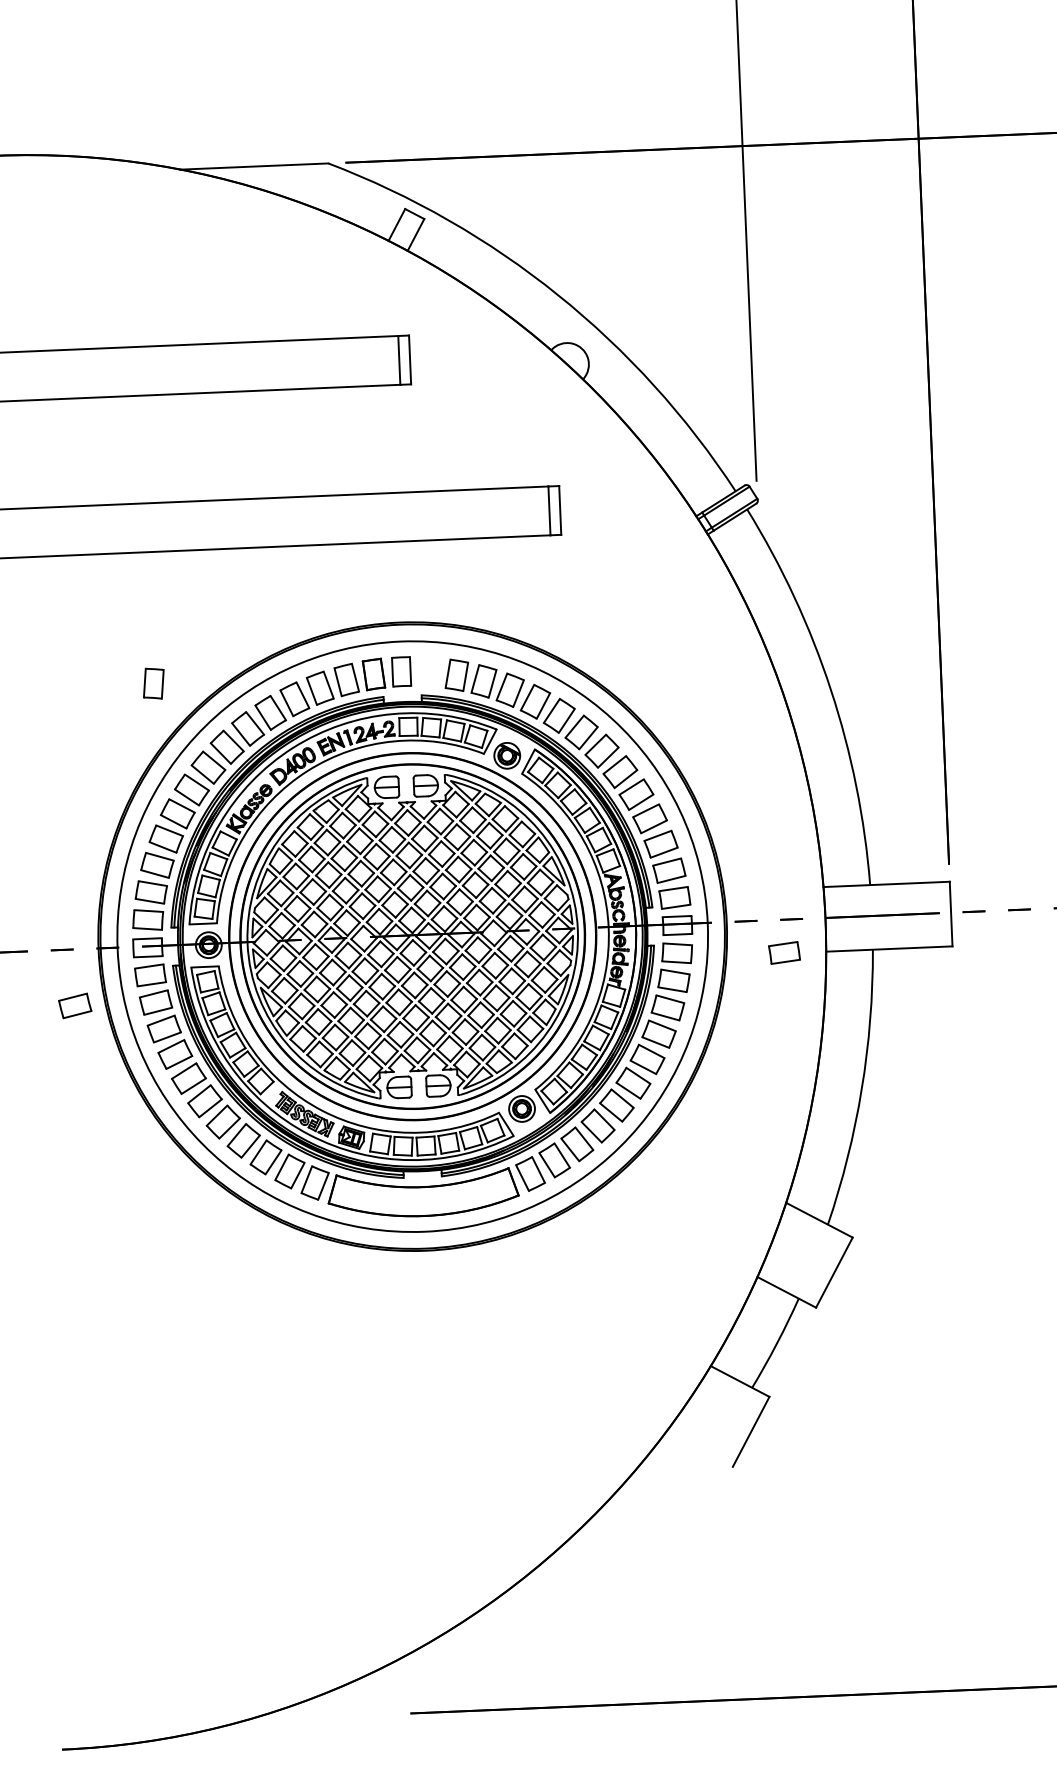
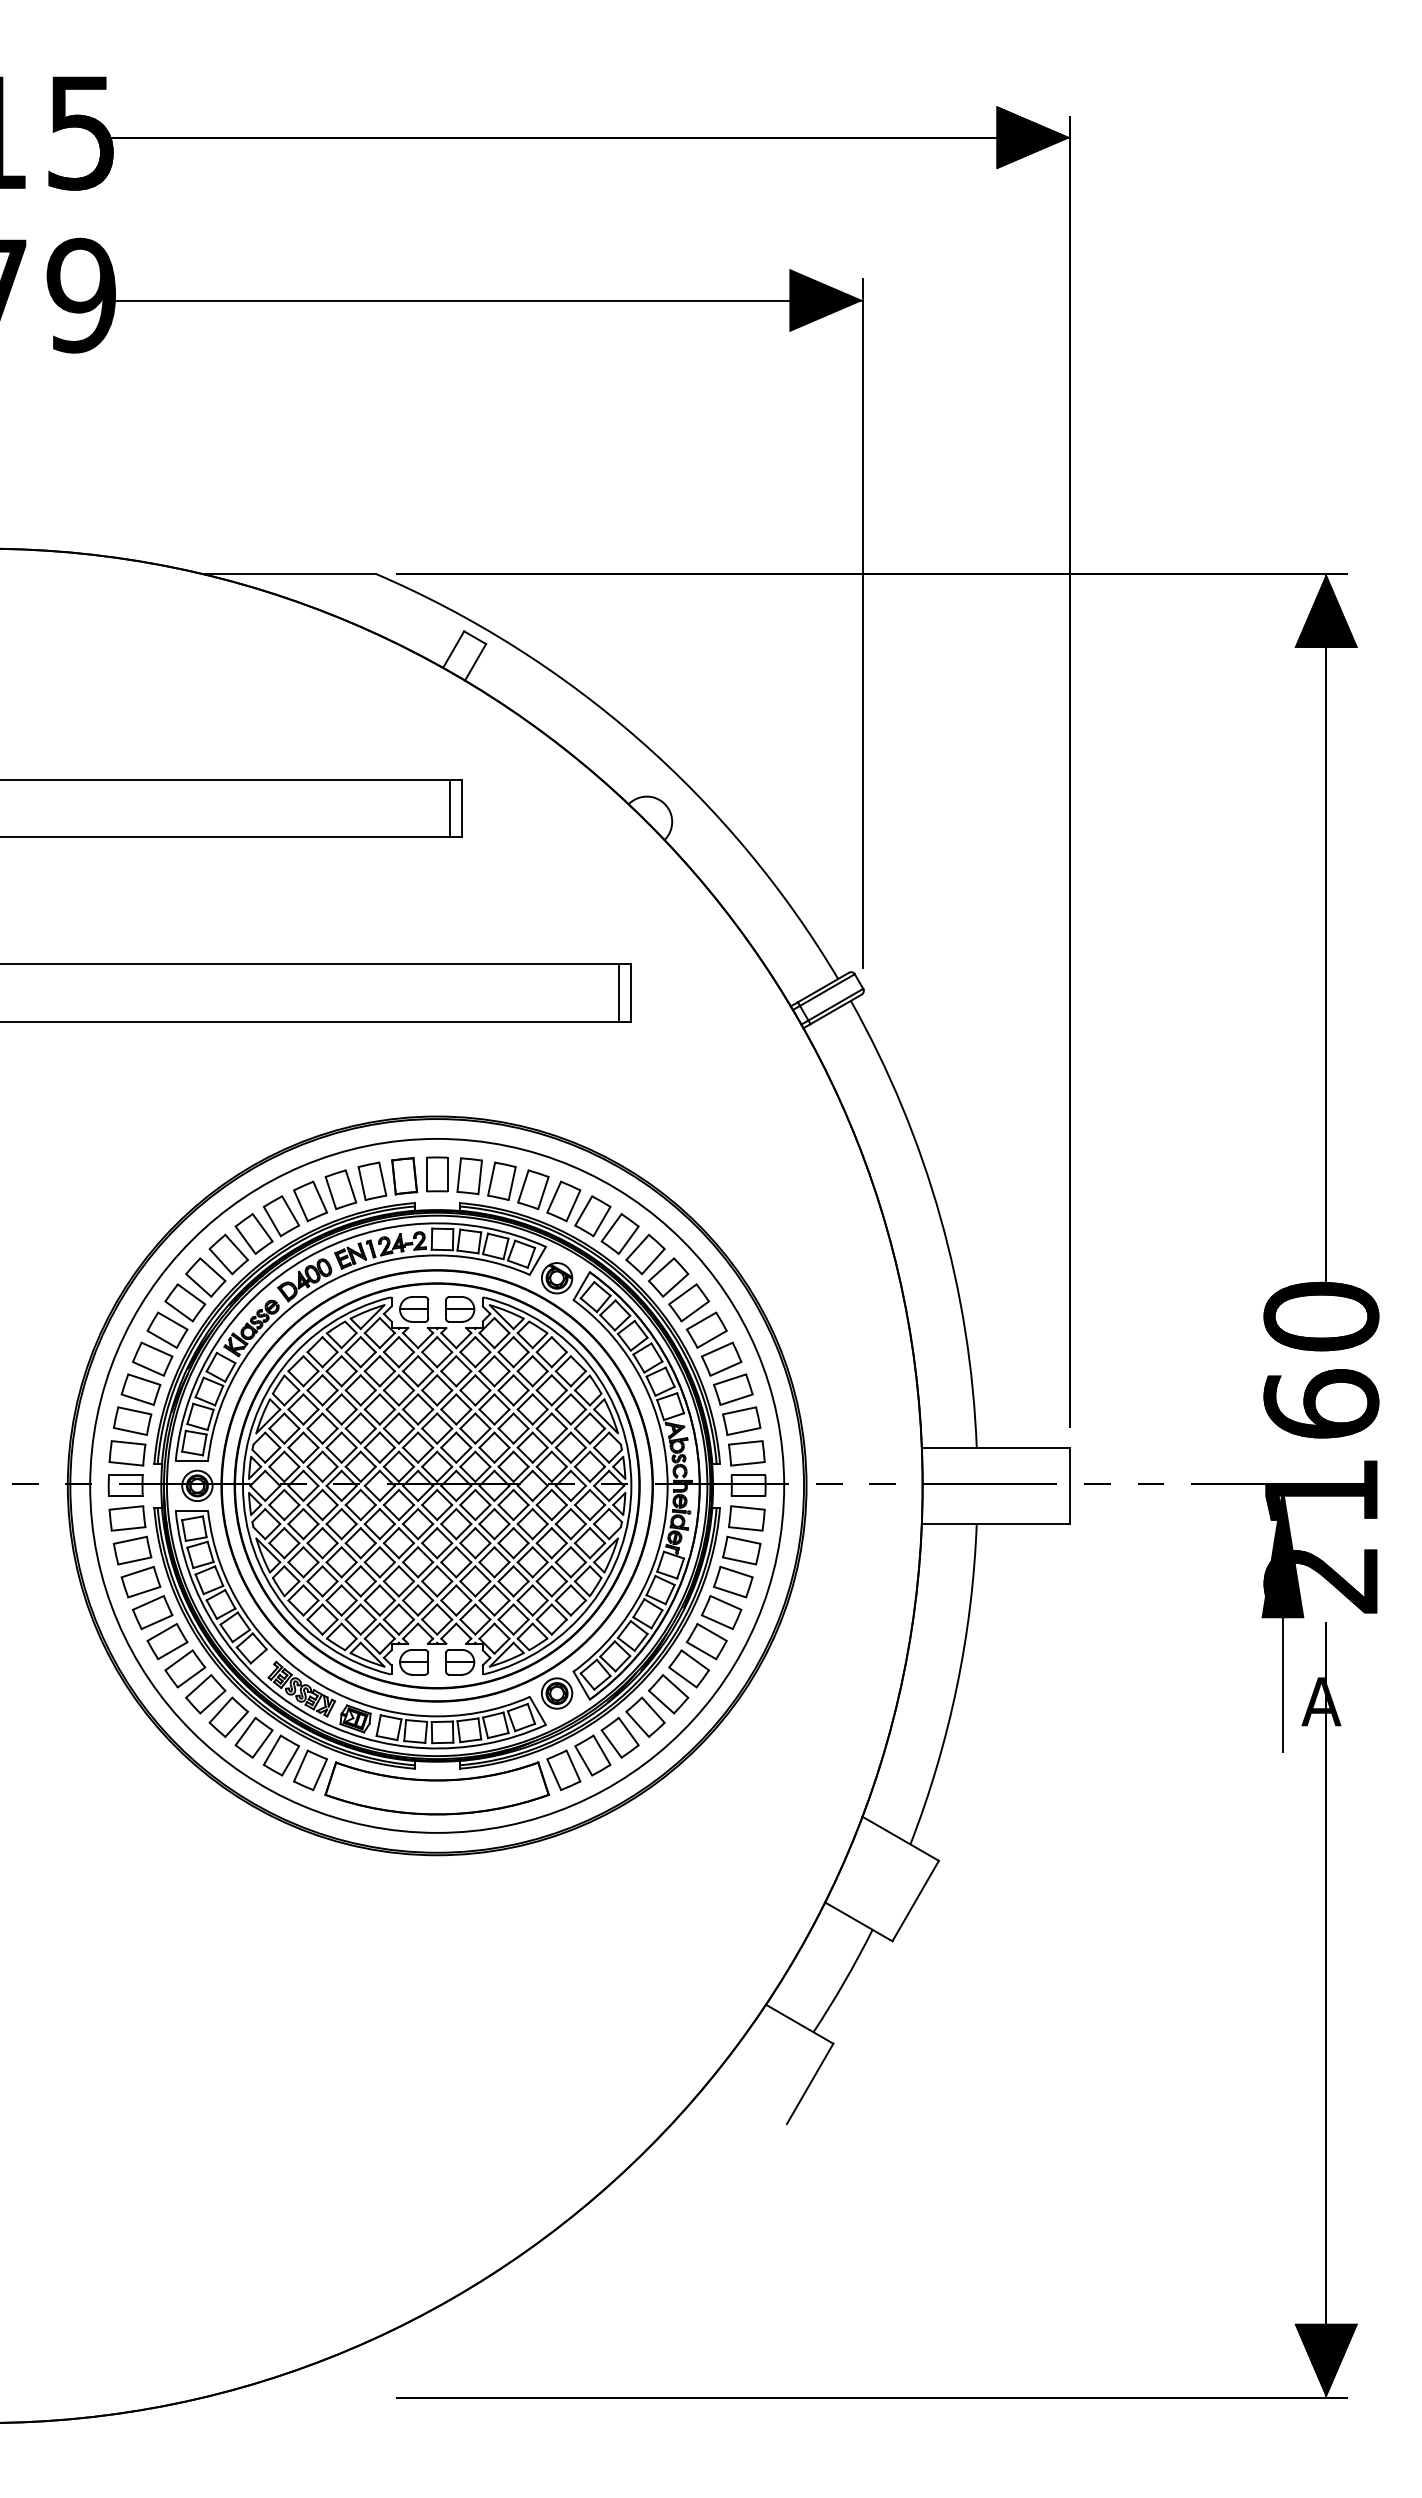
part: (153, 683) -> (469, 1176), moved
part: (784, 953) -> (872, 1523), removed
part: (75, 1005) -> (37, 1550), removed

